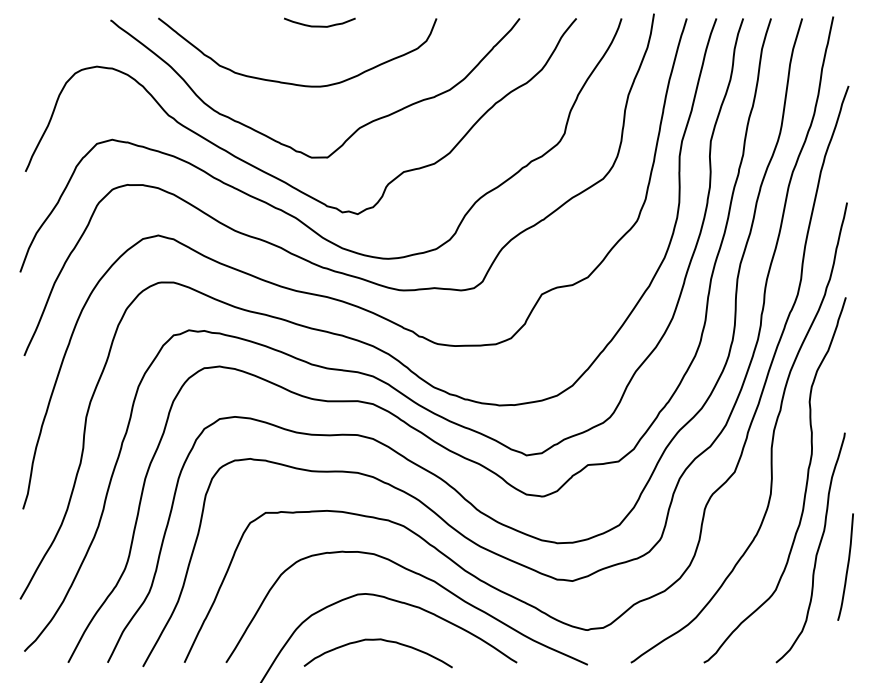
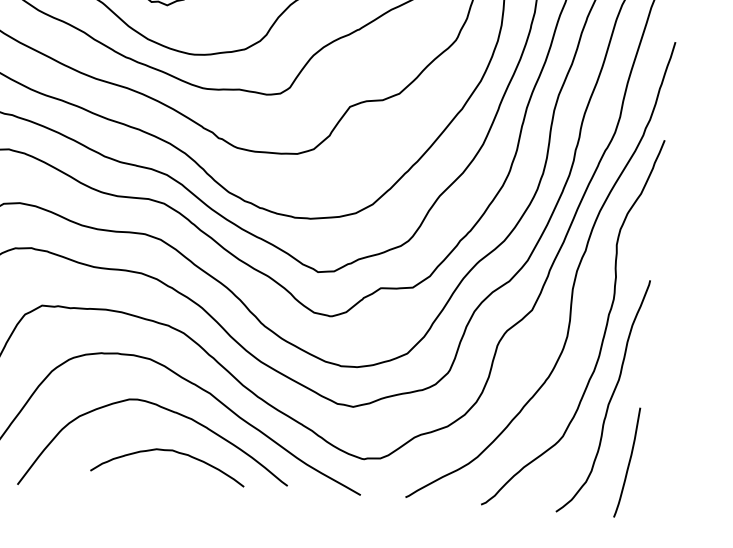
curve: (846, 567) -> (628, 463), moved
curve: (377, 640) -> (169, 451), moved

